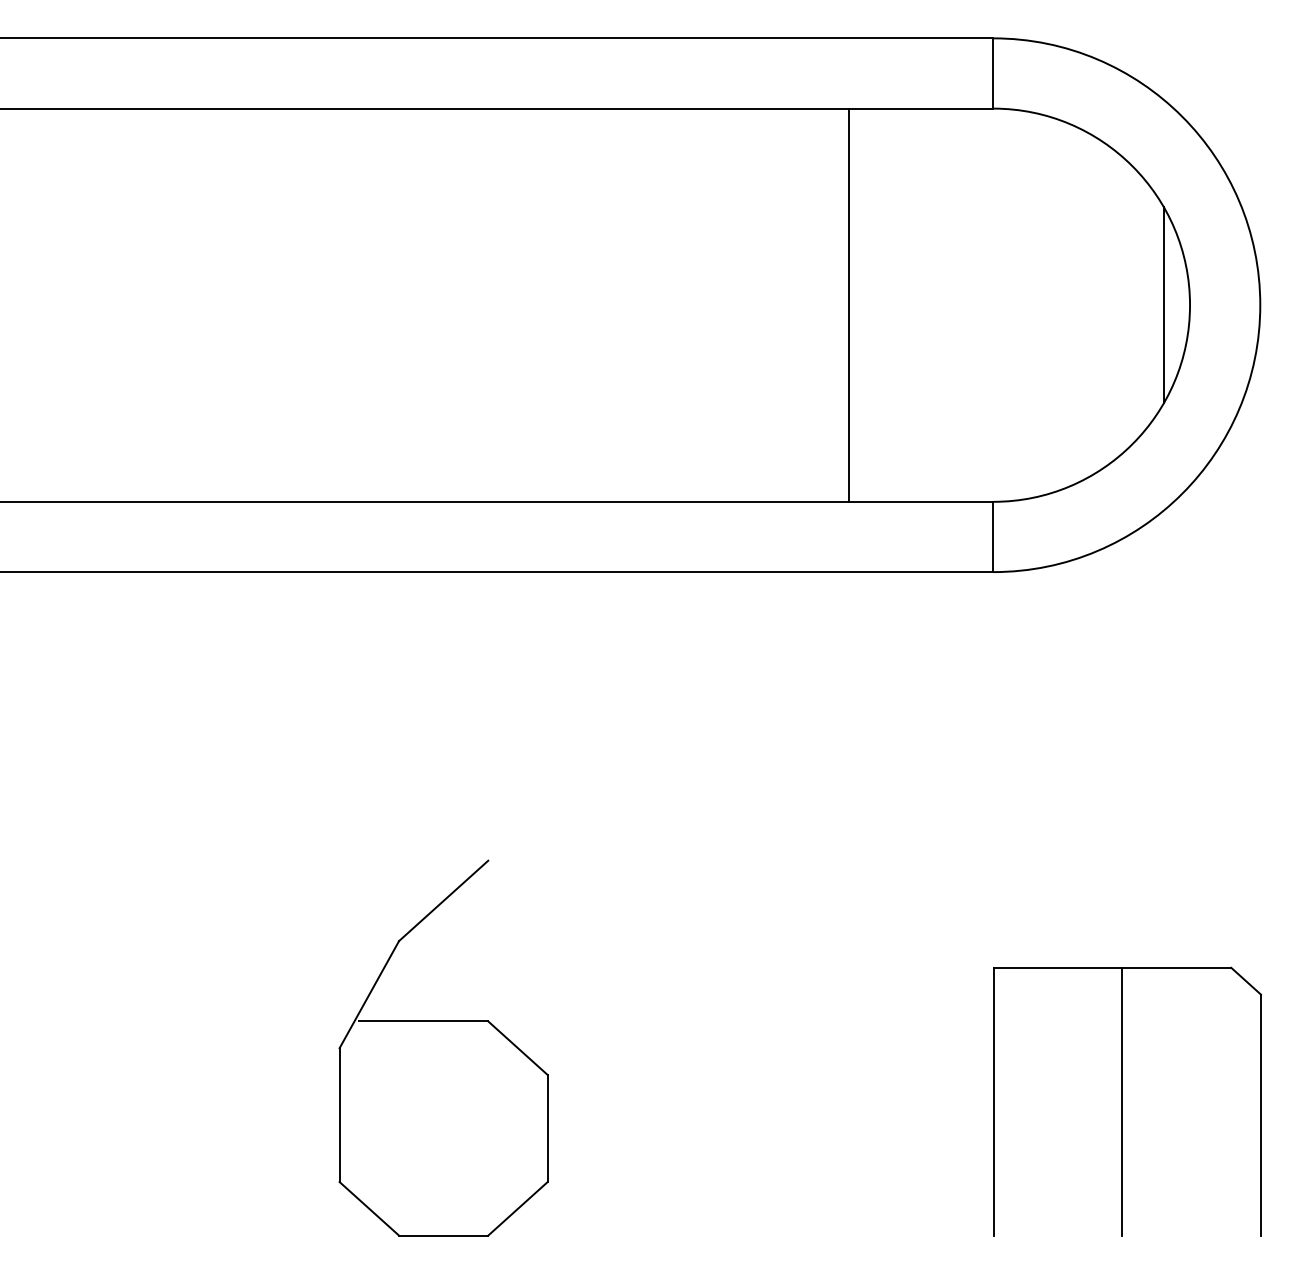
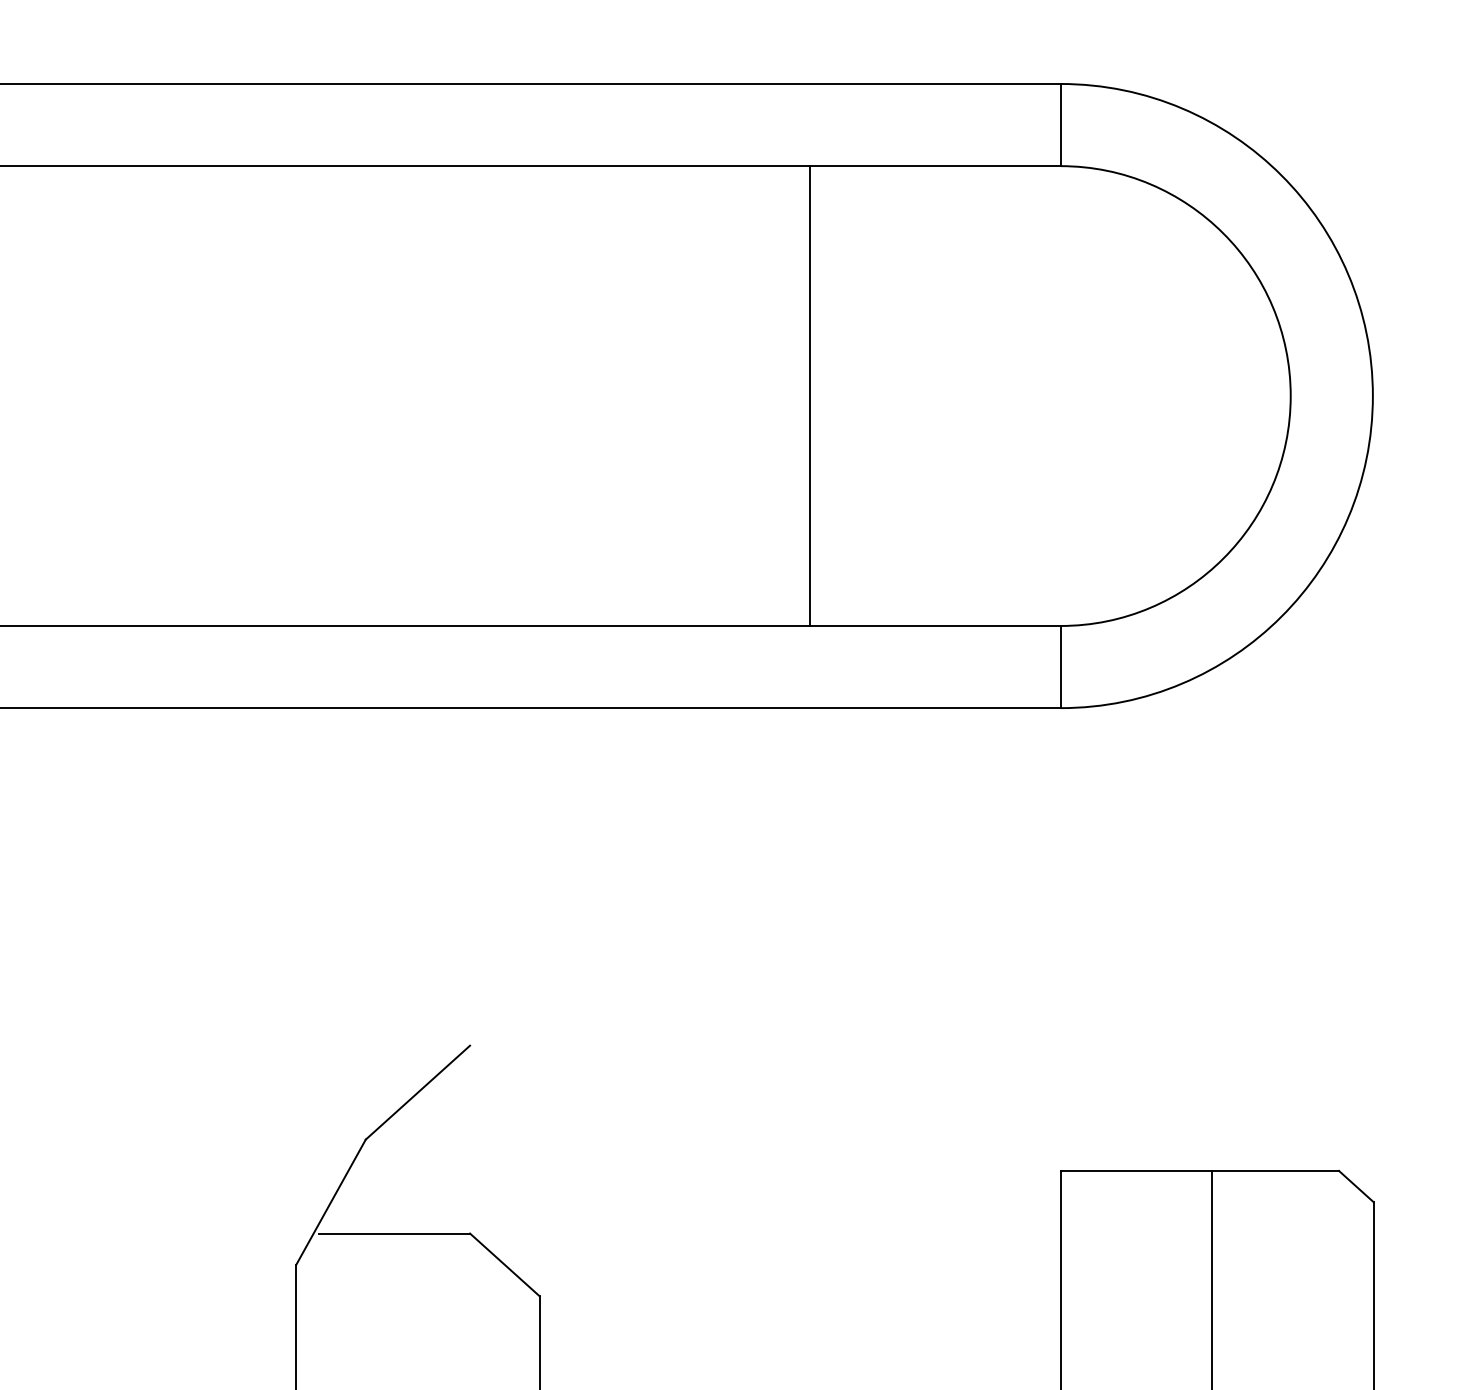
line: (849, 304) -> (810, 395), moved
line: (1163, 305) -> (1259, 396), removed

